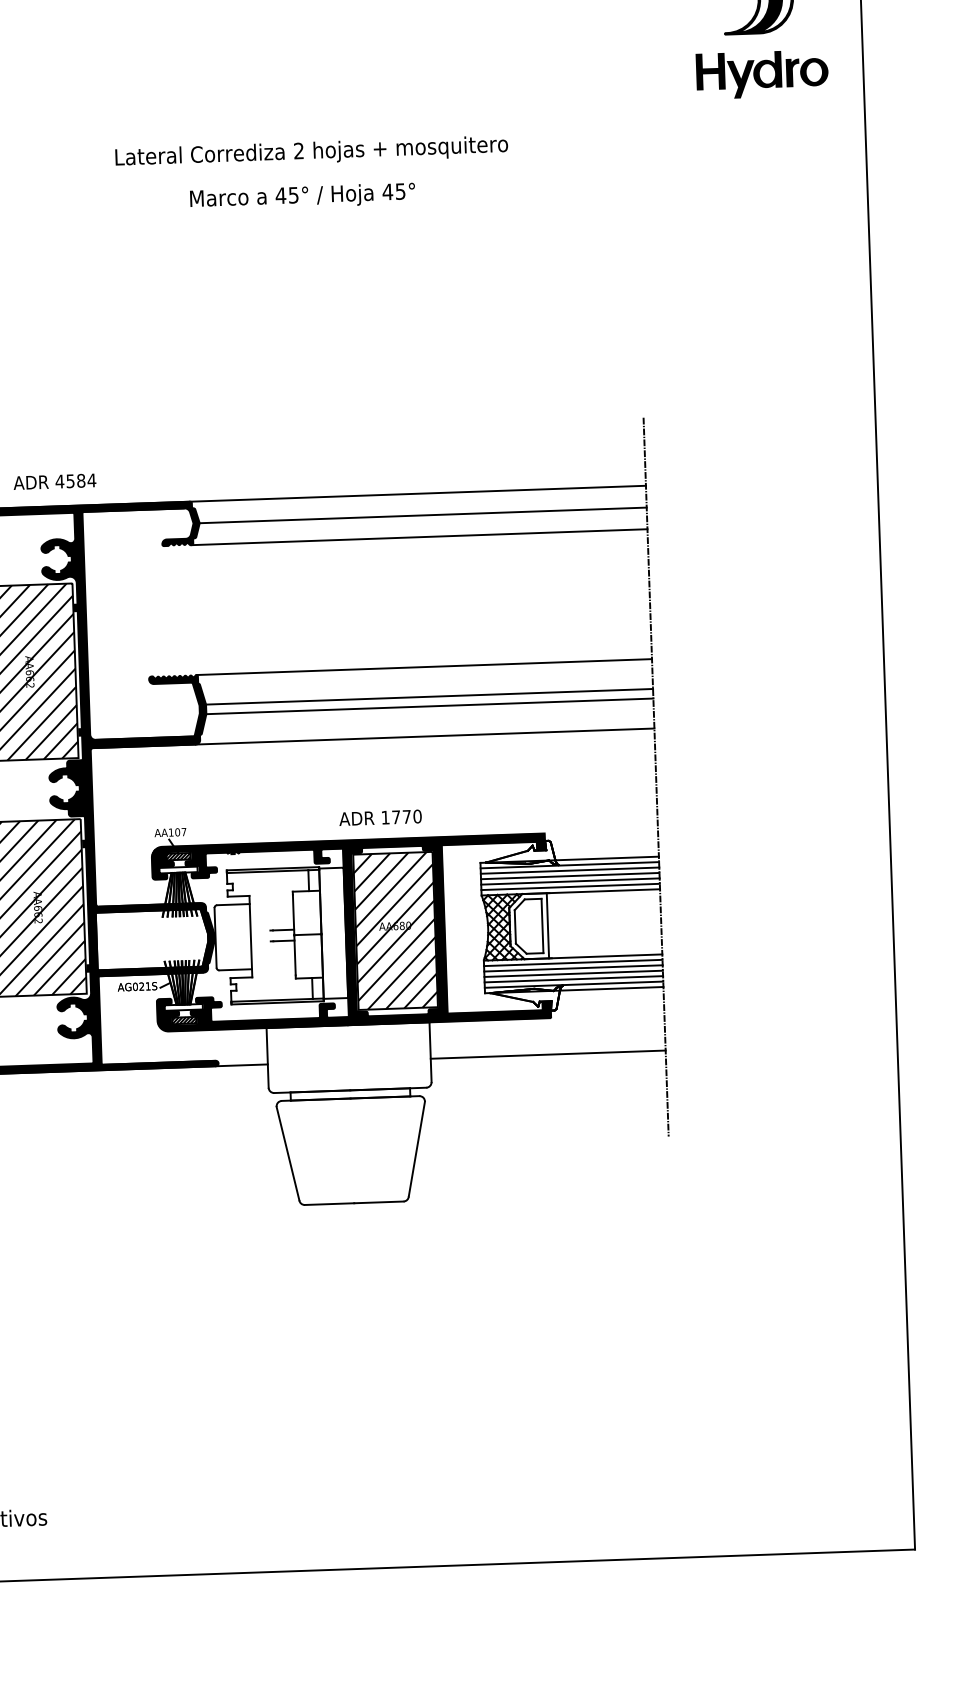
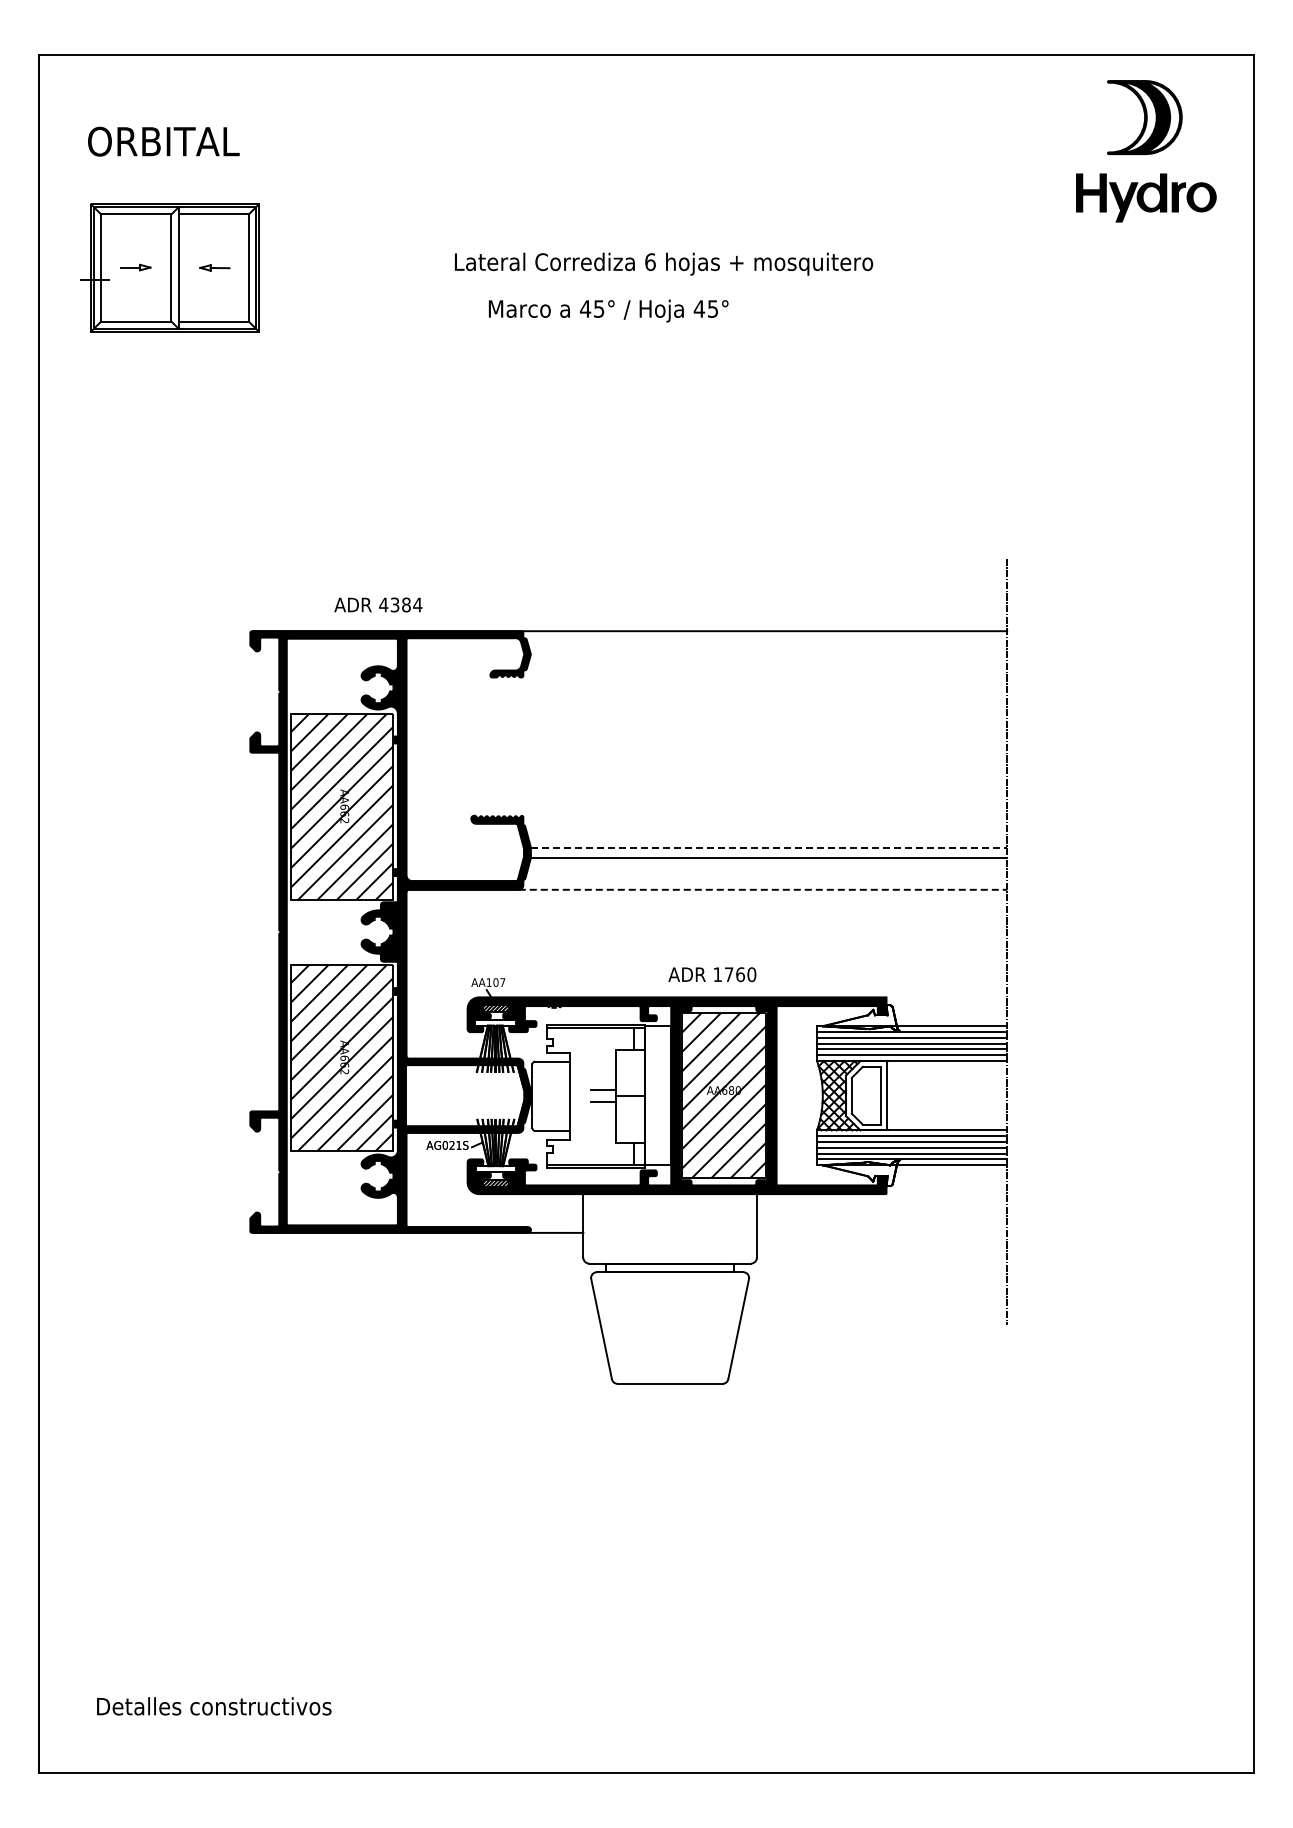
text: (299, 151) -> (650, 262), 2 -> 6
text: (302, 196) -> (608, 310), moved
text: (70, 480) -> (395, 604), 4584 -> 4384
line: (422, 515) -> (768, 654), removed
line: (419, 537) -> (764, 677), removed
line: (424, 666) -> (764, 815), removed
line: (429, 696) -> (769, 847), solid -> dashed
line: (425, 736) -> (763, 889), solid -> dashed
text: (406, 816) -> (740, 974), 1770 -> 1760
line: (547, 1054) -> (881, 1232), removed

